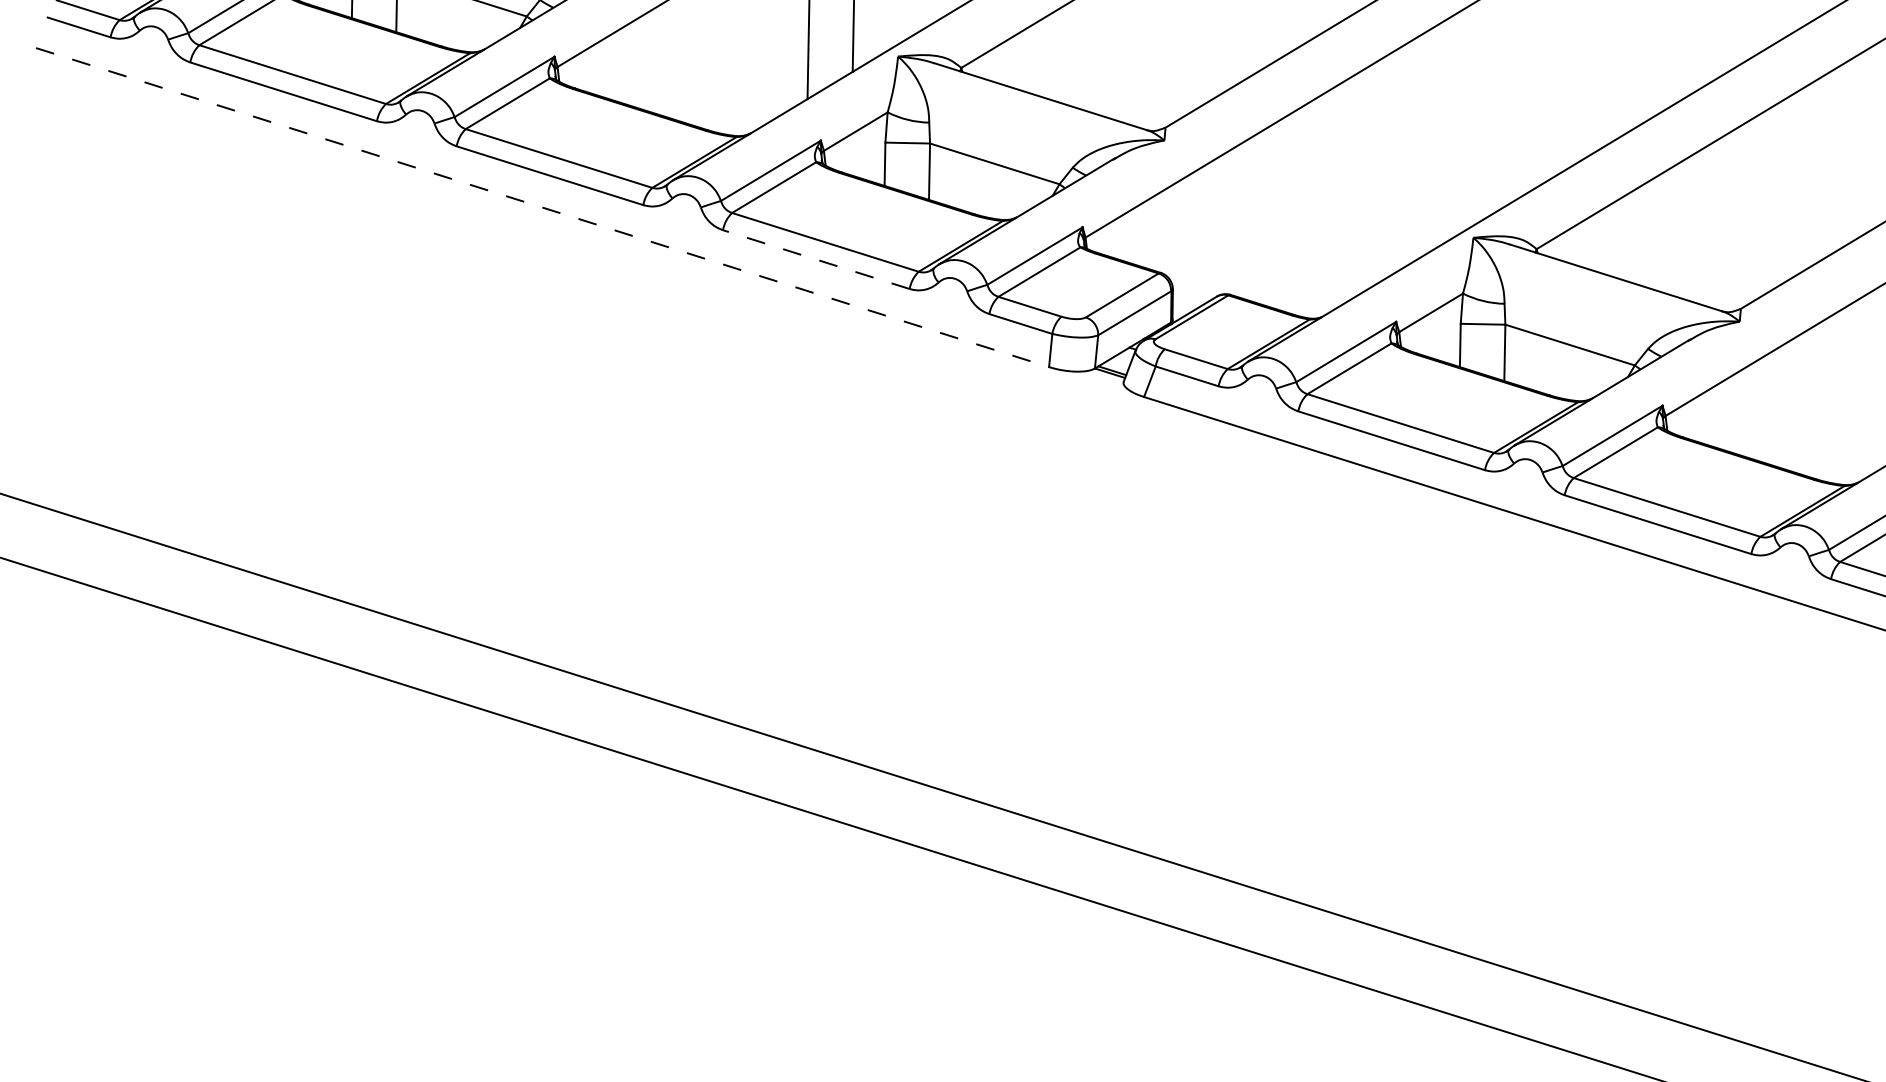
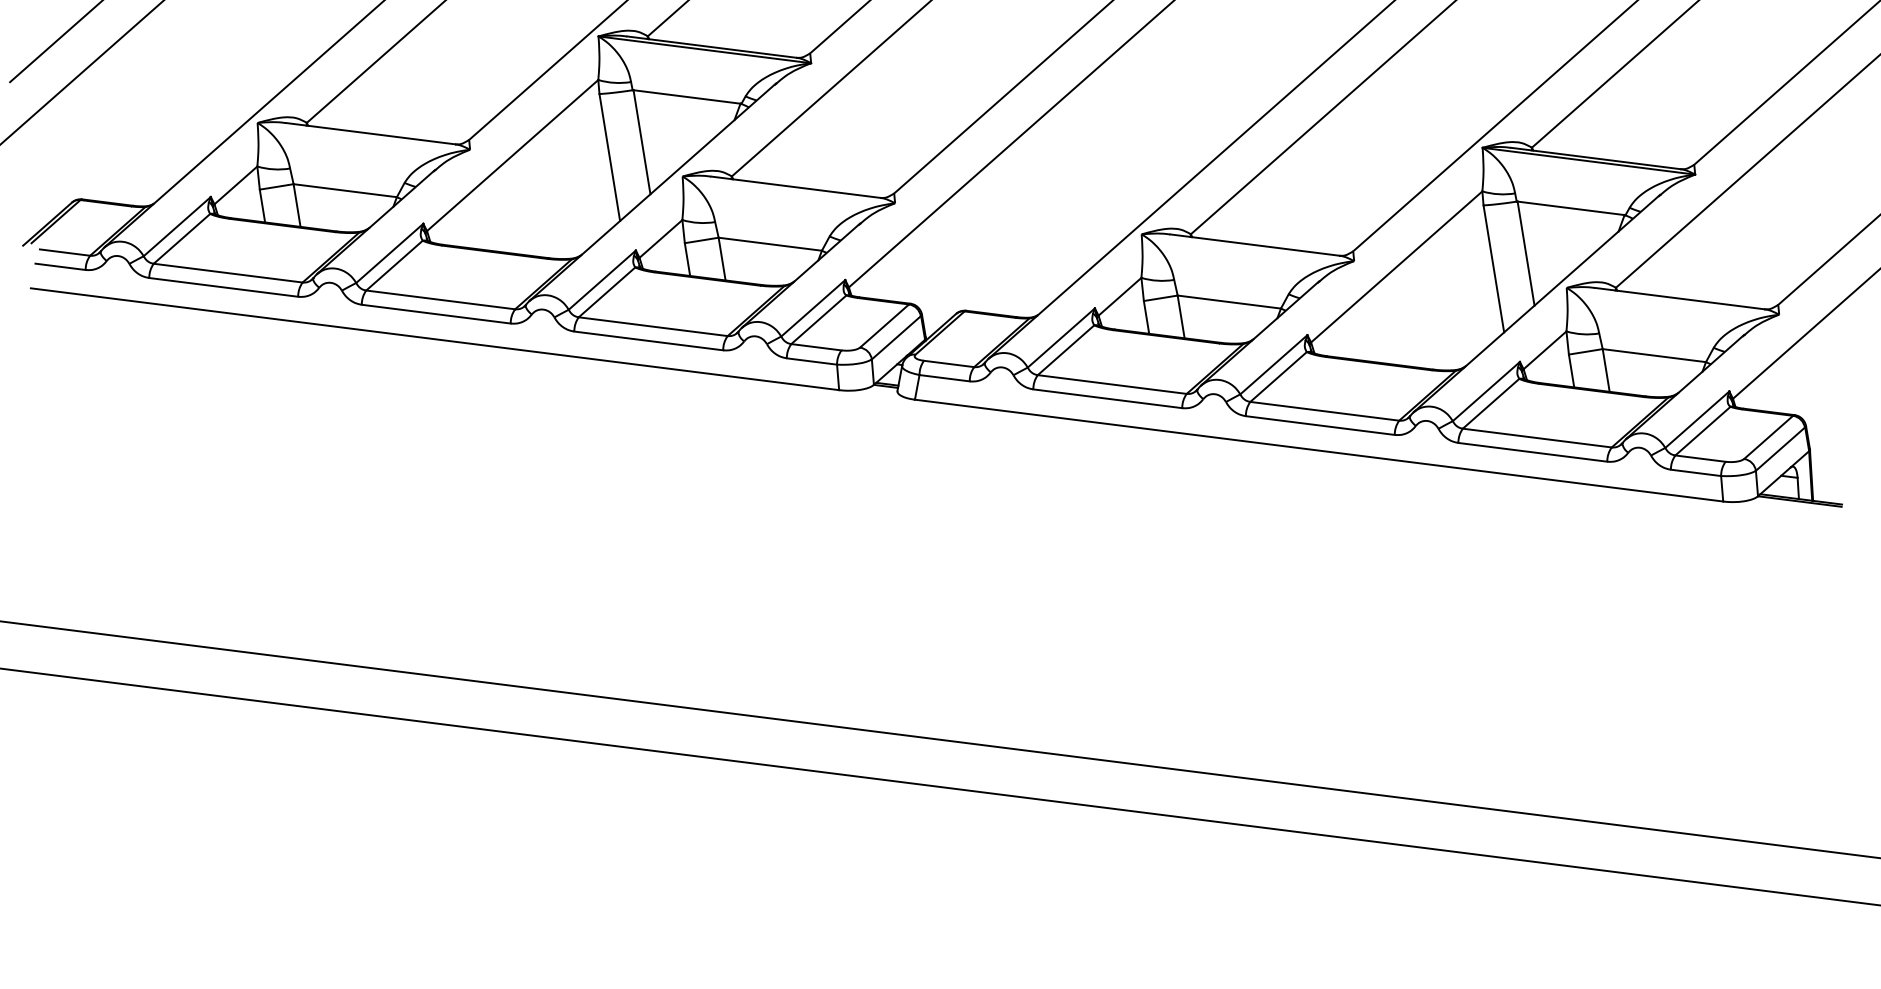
line: (543, 208) -> (435, 339), dashed -> solid
line: (816, 258) -> (648, 340), dashed -> solid

